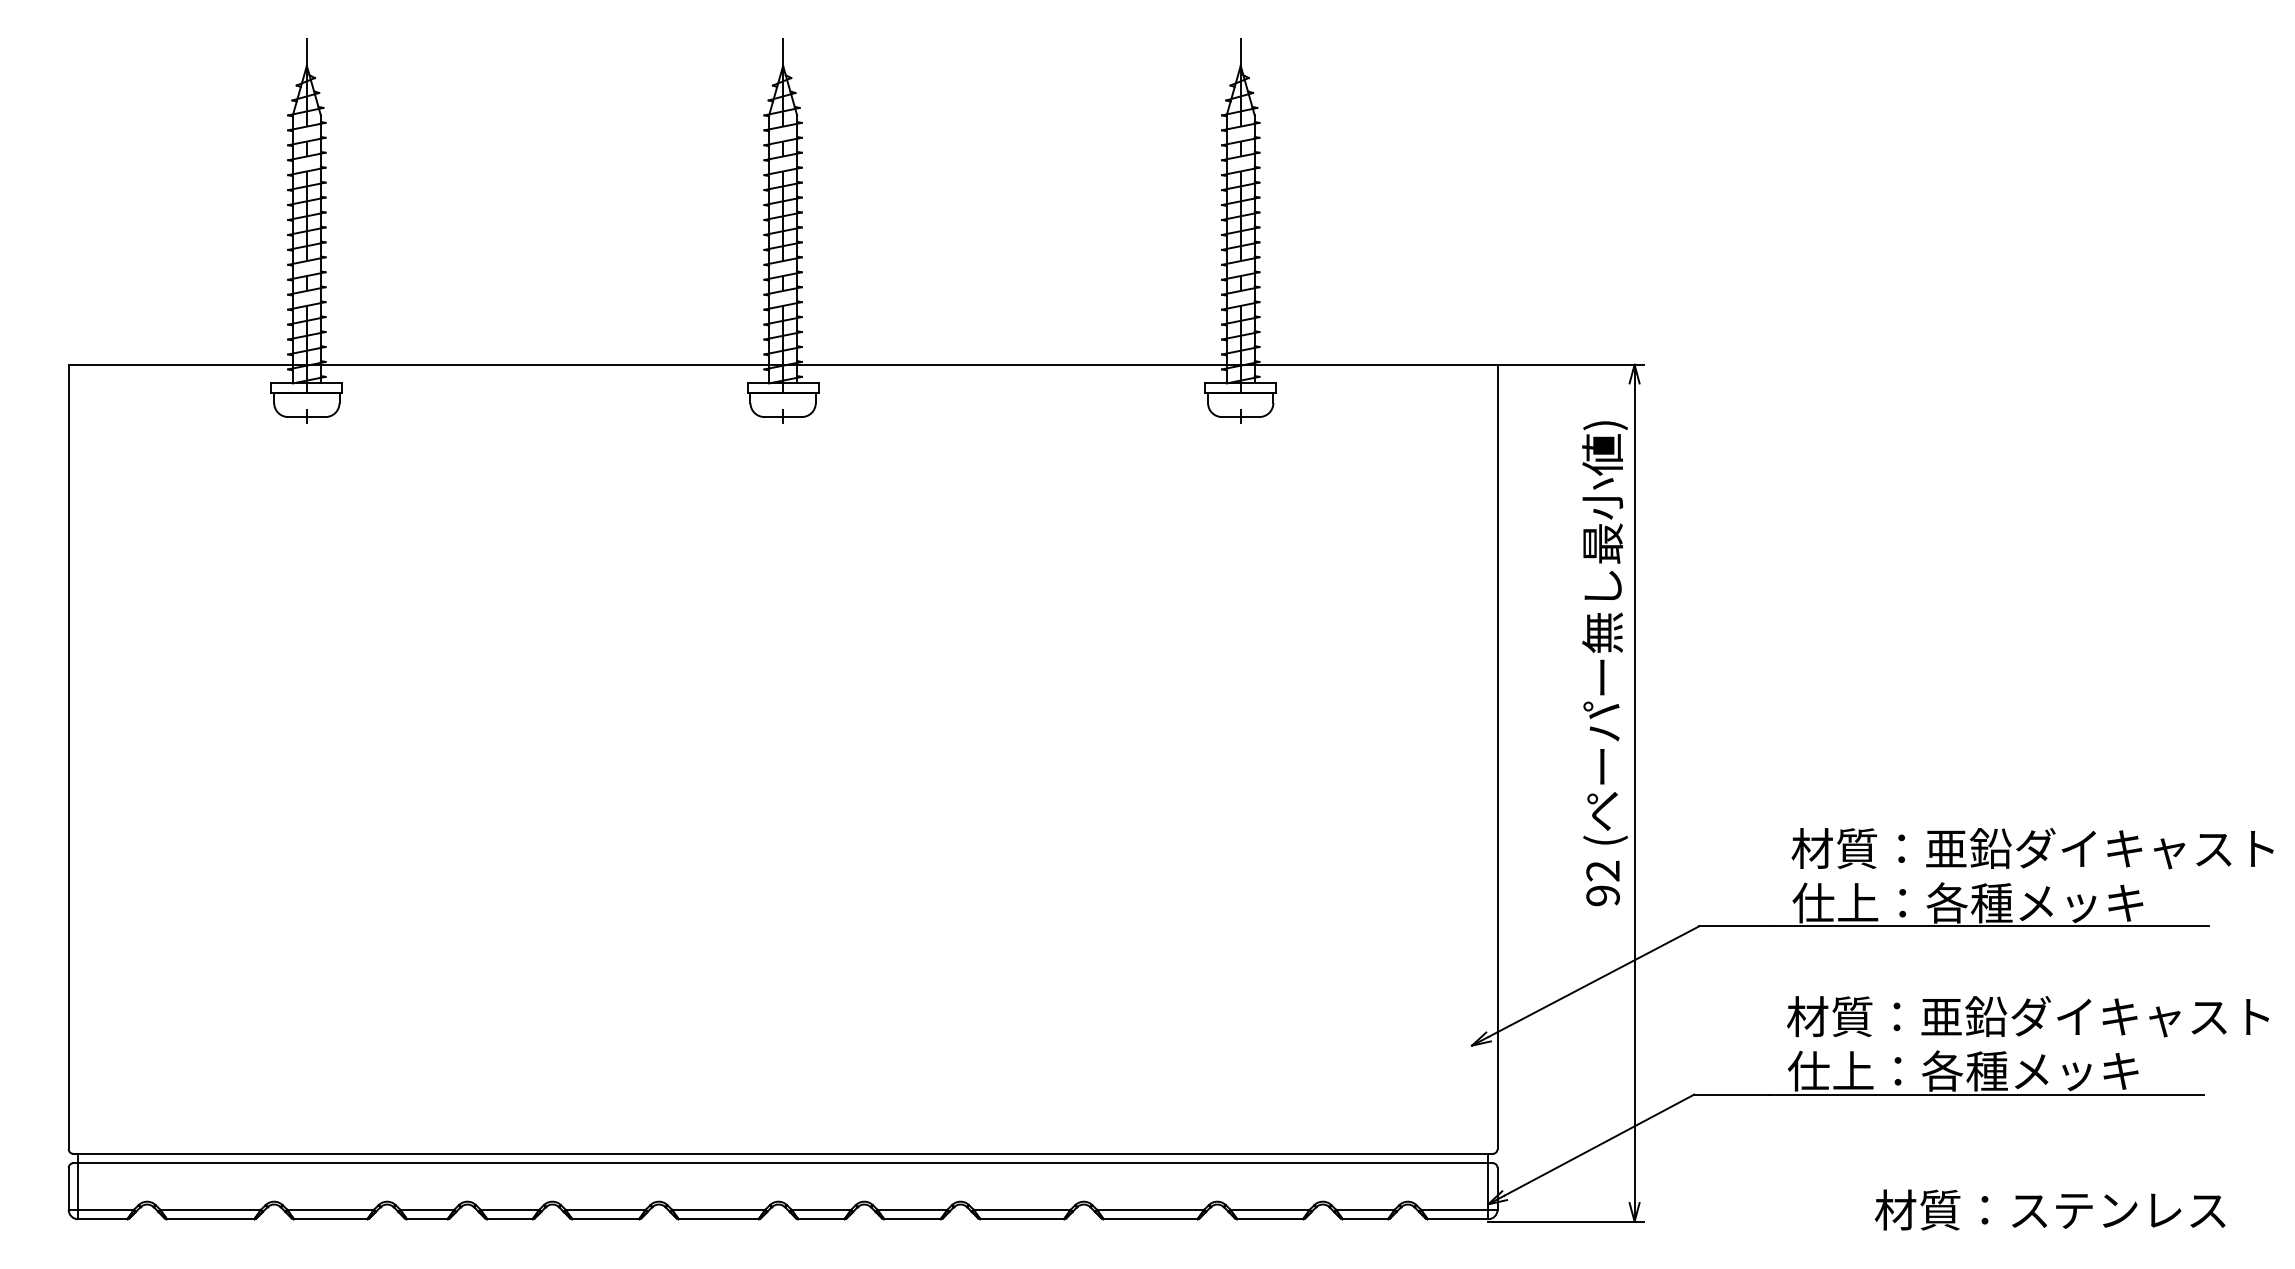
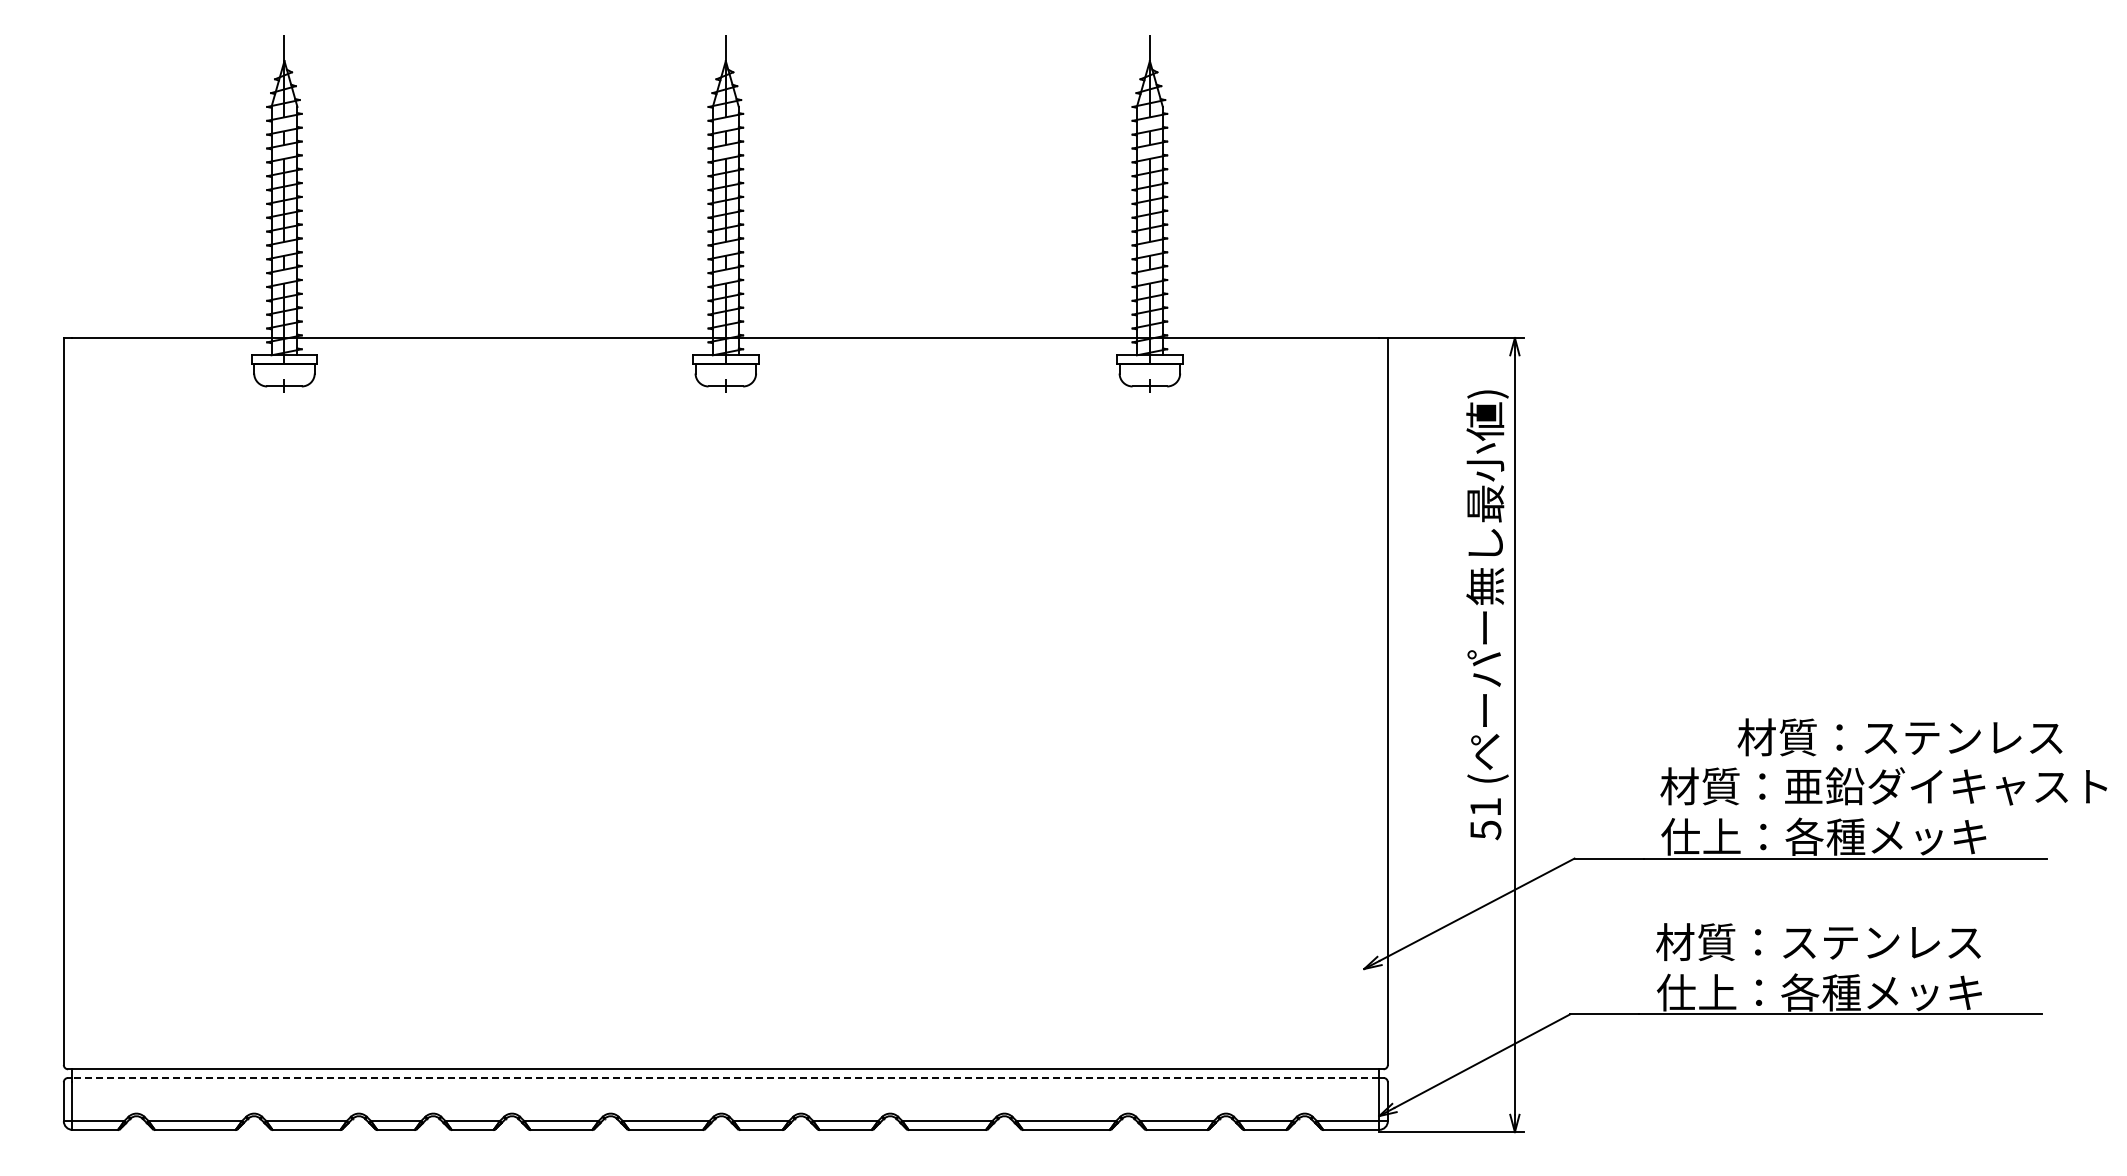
text: (1602, 883) -> (1485, 818), 92 -> 51
text: (2094, 1017) -> (1941, 942), 材質：亜鉛ダイキャスト -> 材質：ステンレス
line: (782, 1162) -> (725, 1077), solid -> dashed
text: (2049, 1210) -> (1899, 737), moved

